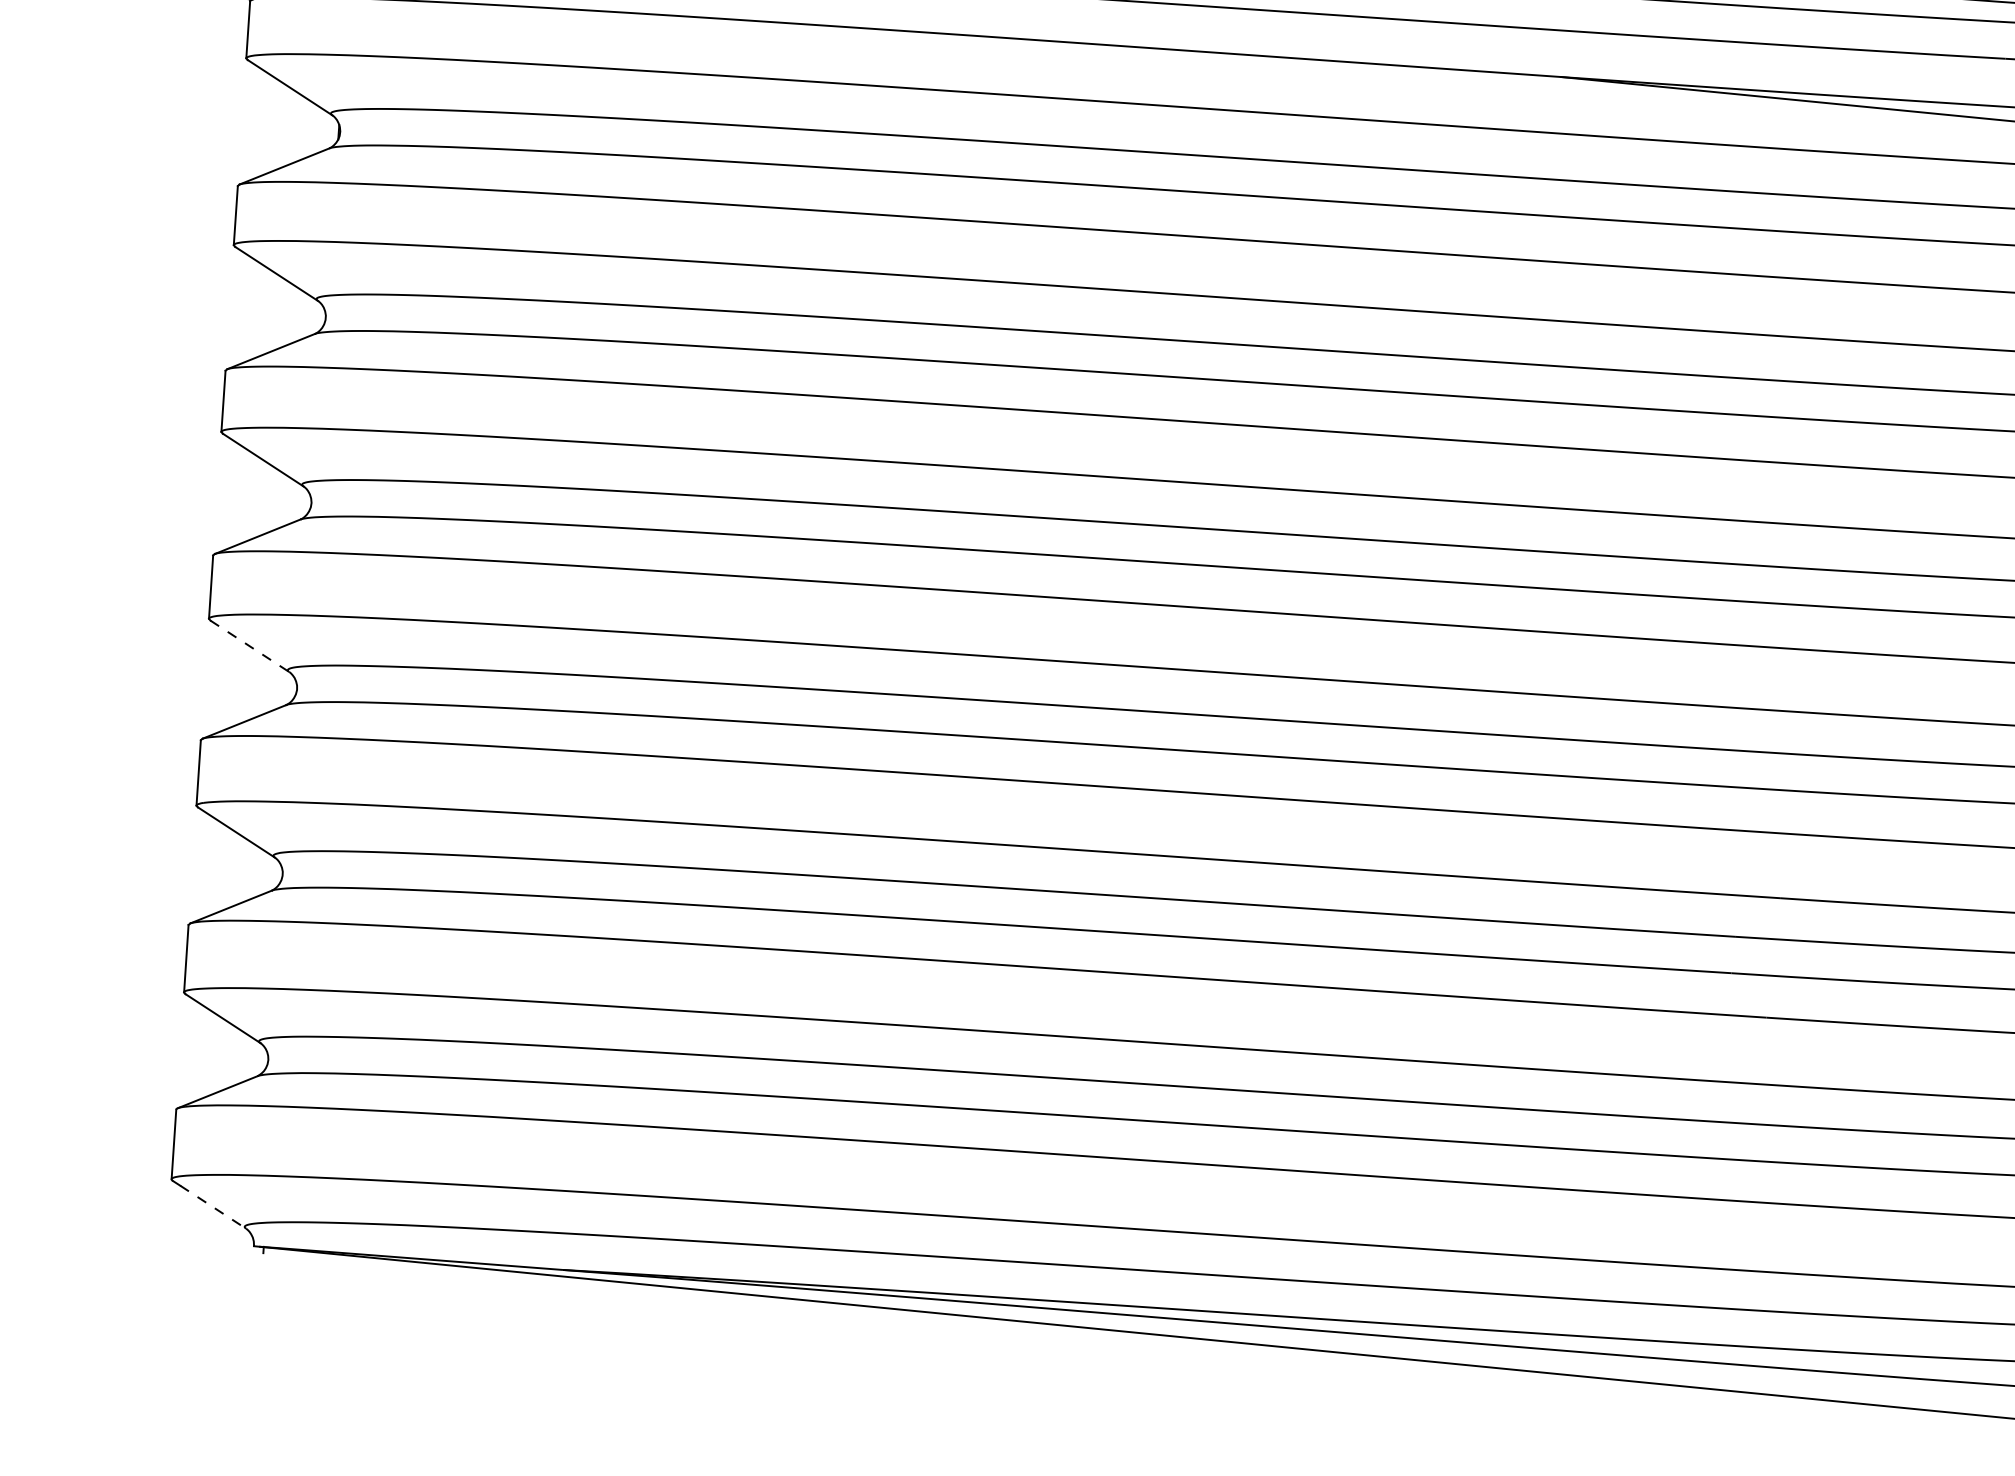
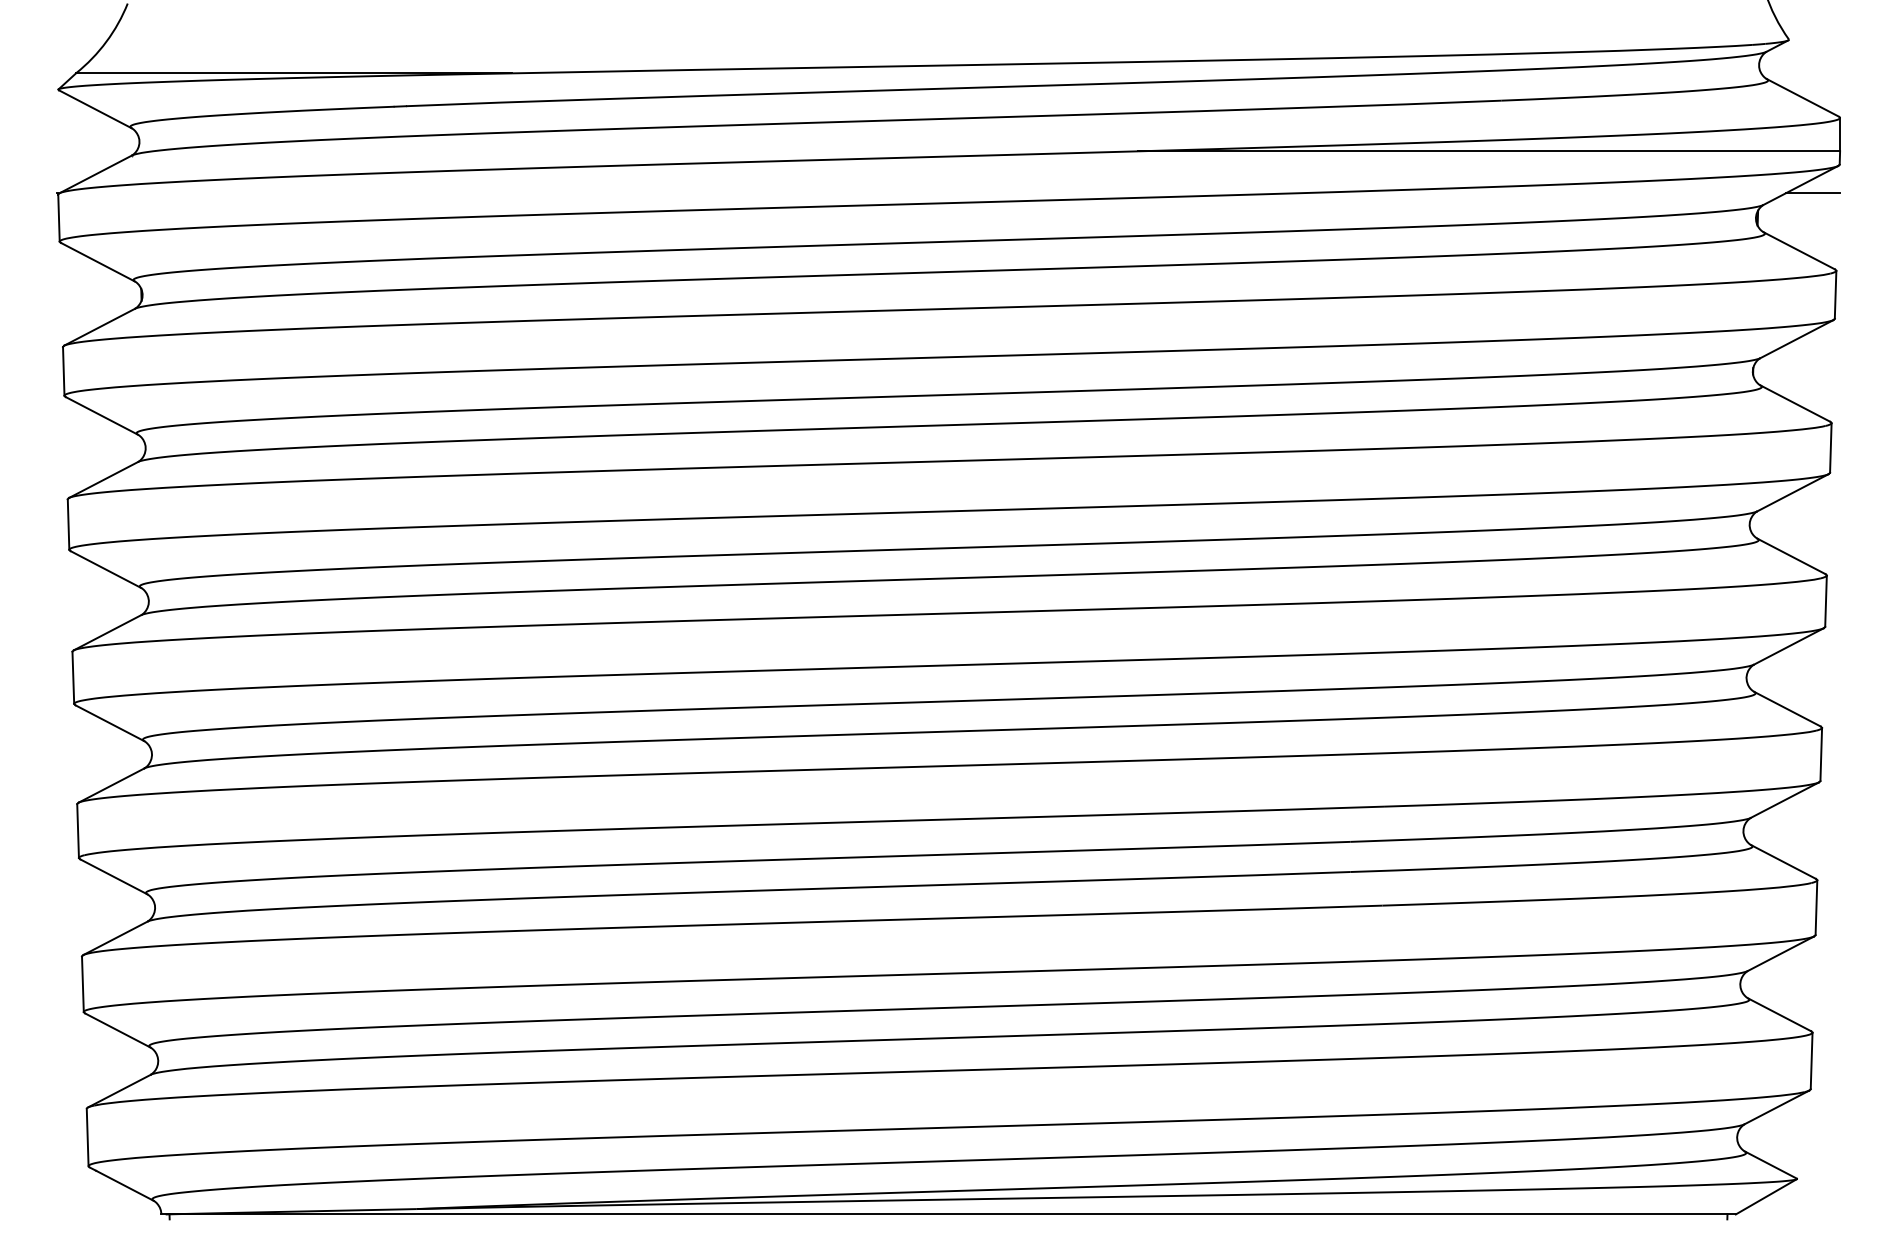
line: (249, 646) -> (109, 723), dashed -> solid
line: (213, 1206) -> (125, 1185), dashed -> solid

